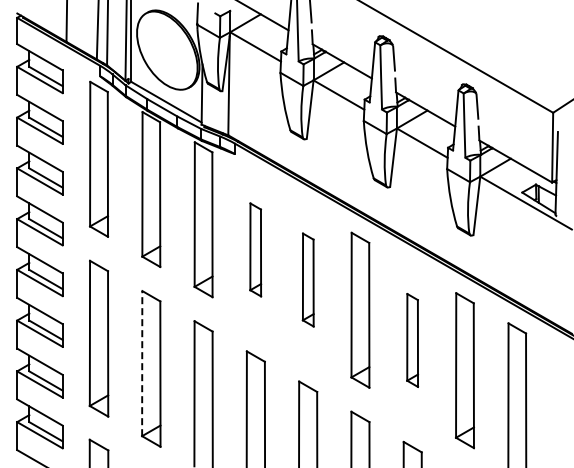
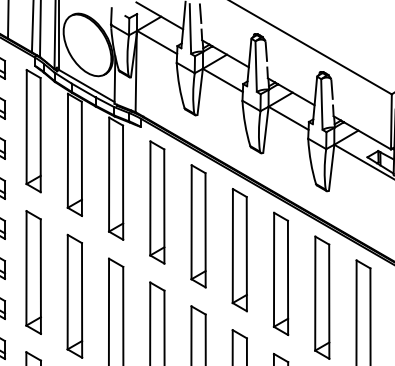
part: (255, 249) -> (157, 202), size x1.67
part: (308, 279) -> (198, 225), size x1.67
part: (412, 340) -> (280, 273), size x1.67
line: (142, 363) -> (67, 292), dashed -> solid

